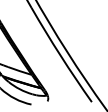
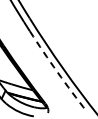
arc: (60, 56) -> (57, 72), solid -> dashed

